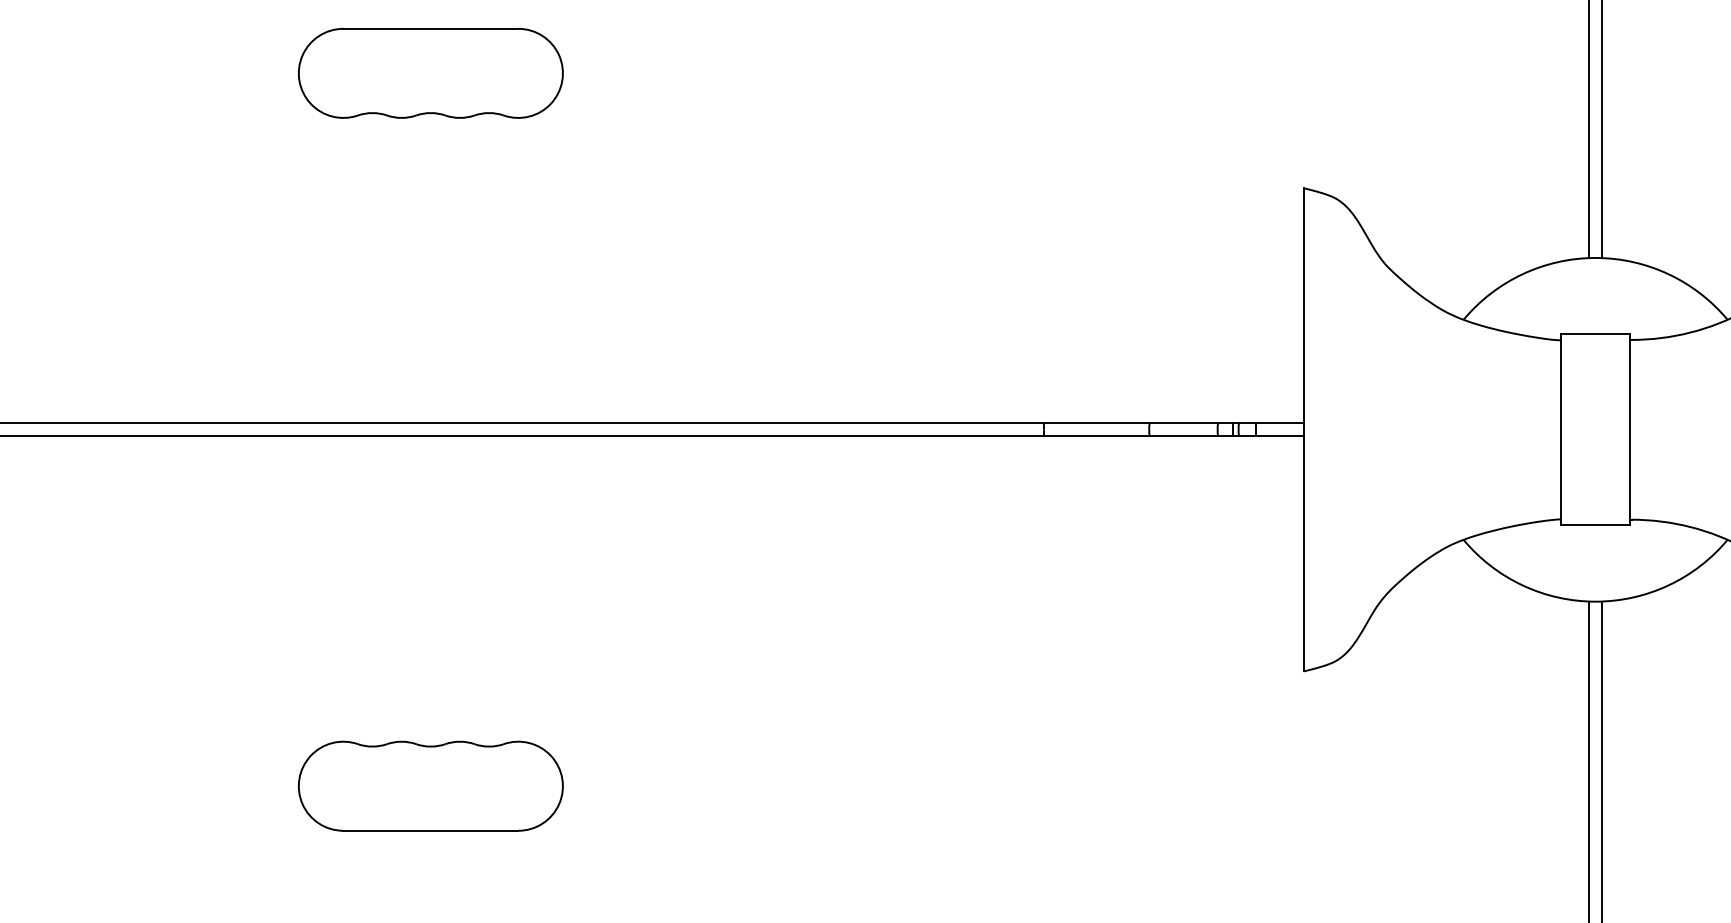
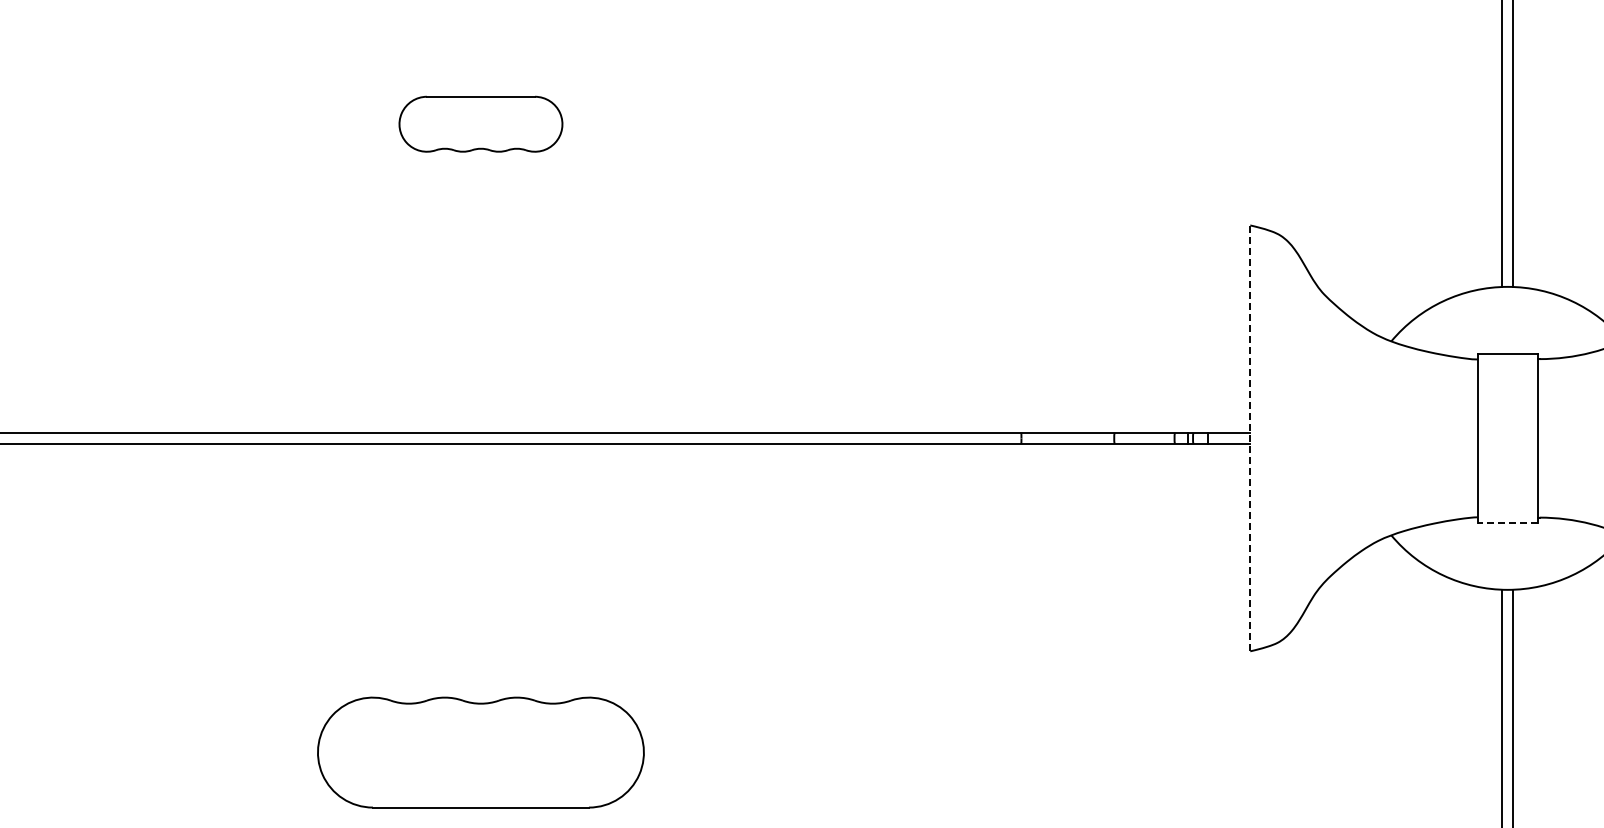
part: (430, 73) -> (480, 124), size x0.7
line: (1303, 429) -> (1250, 438), solid -> dashed
line: (1595, 525) -> (1507, 522), solid -> dashed
part: (430, 786) -> (480, 752), size x1.4

